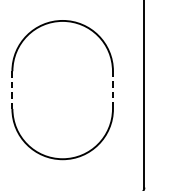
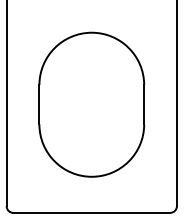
line: (12, 89) -> (39, 104), dashed -> solid
line: (113, 89) -> (144, 104), dashed -> solid

